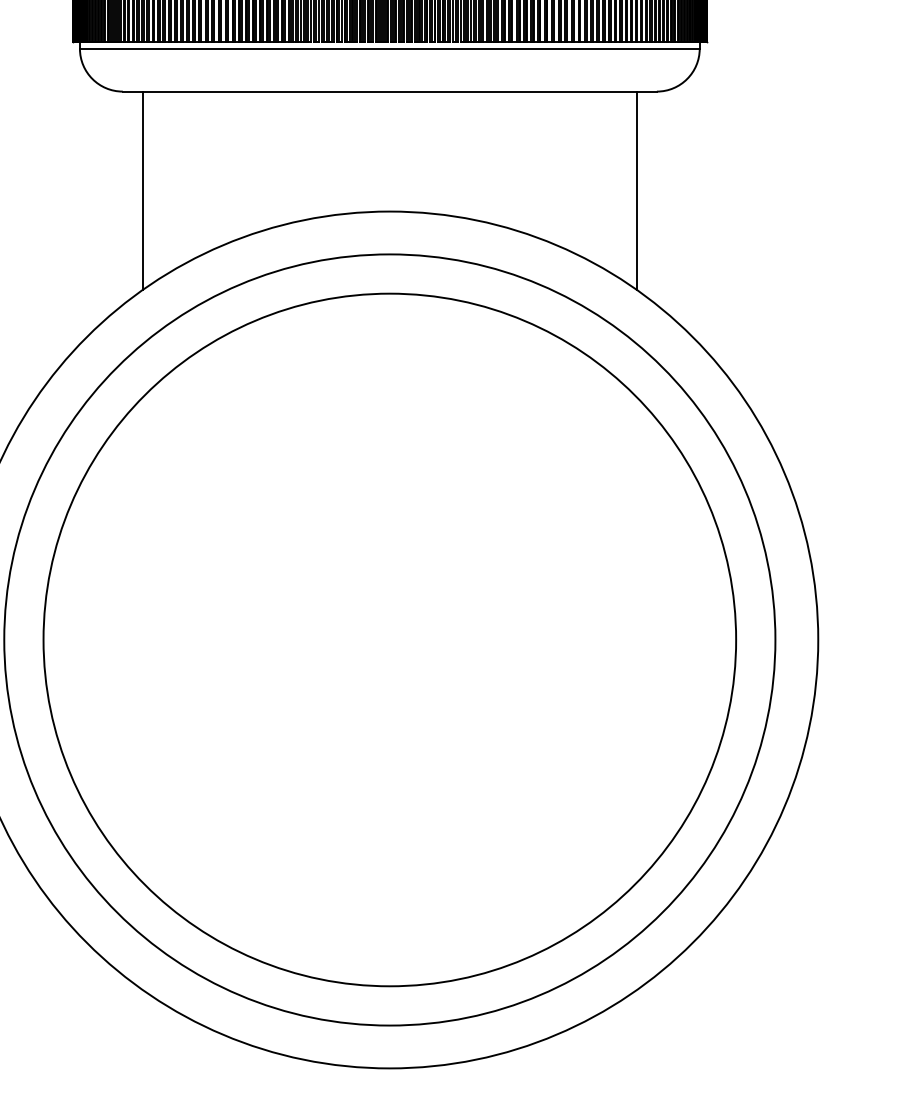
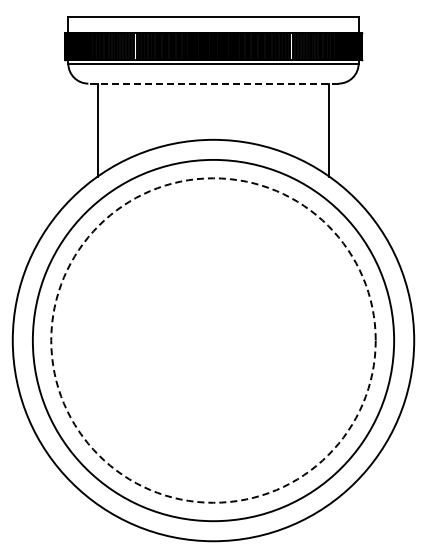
line: (389, 91) -> (213, 83), solid -> dashed
circle: (389, 639) -> (213, 340), solid -> dashed

